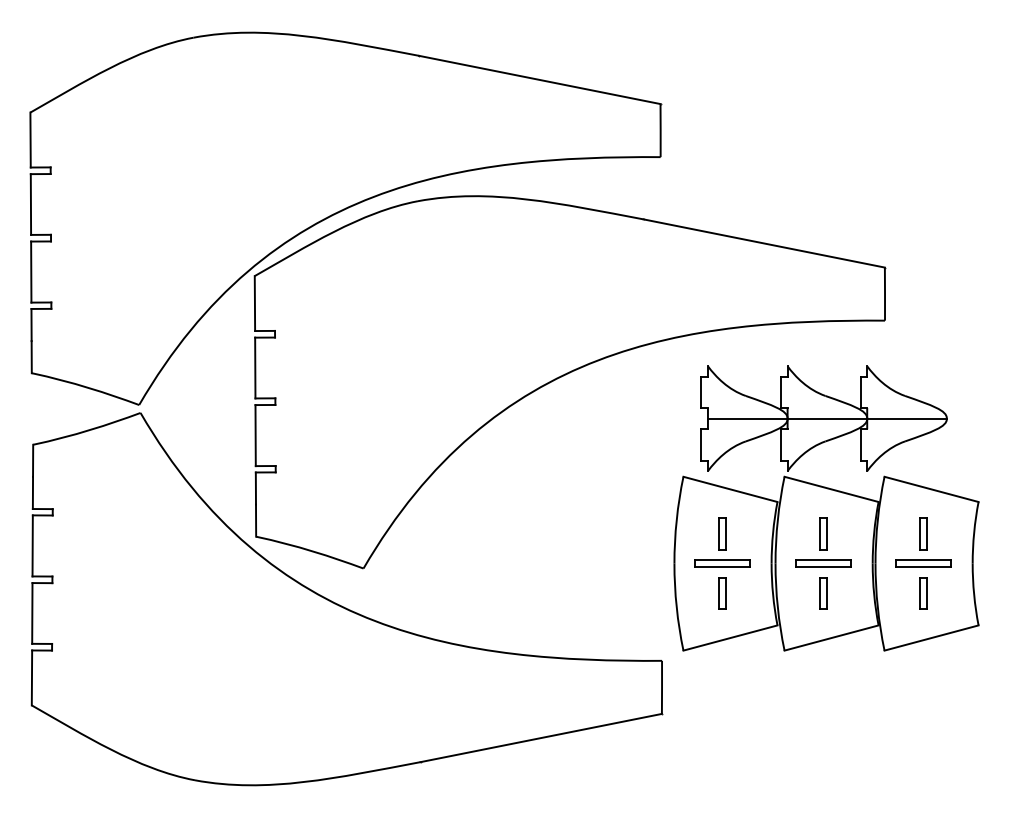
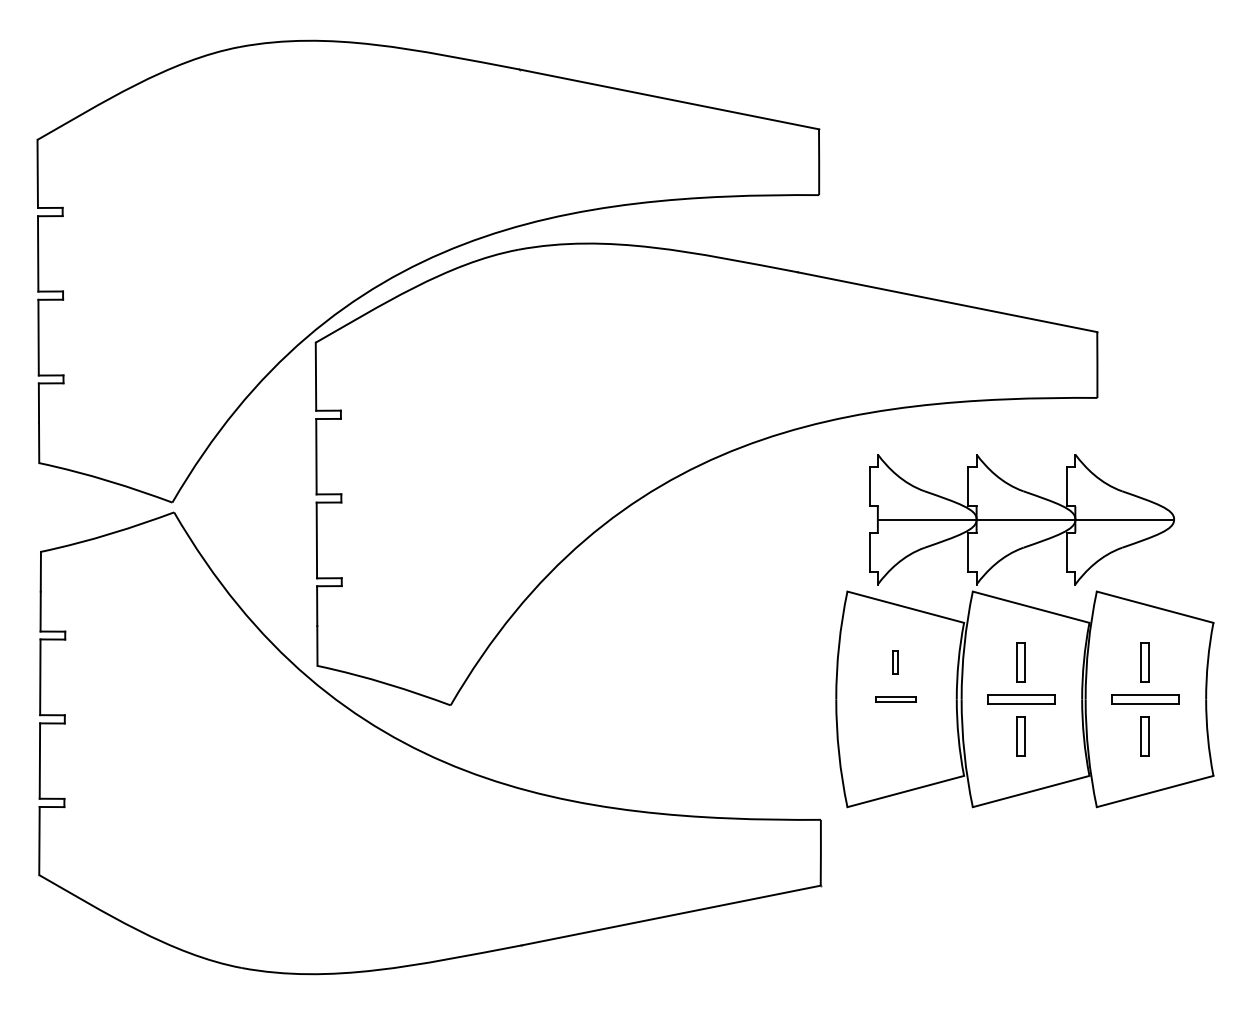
part: (722, 533) -> (895, 662), size x0.6
part: (722, 563) -> (895, 699), size x0.6
part: (722, 593) -> (895, 736), removed

